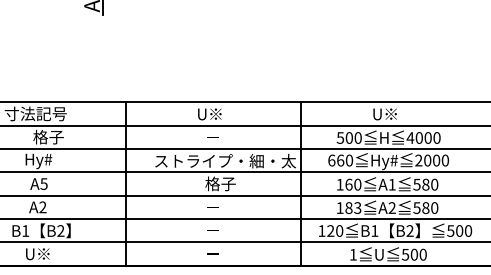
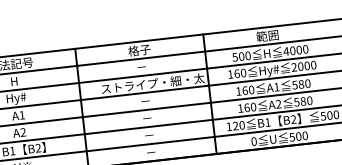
text: (212, 113) -> (139, 49), U※ -> 格子
text: (387, 113) -> (267, 35), U※ -> 範囲
text: (48, 136) -> (21, 80), 格子 -> H
text: (331, 160) -> (230, 74), 660 -> 160
text: (43, 183) -> (21, 114), A5 -> A1
text: (220, 183) -> (151, 100), 格子 -> －
text: (353, 207) -> (250, 107), 183 -> 160
text: (352, 254) -> (253, 141), 1 -> 0

